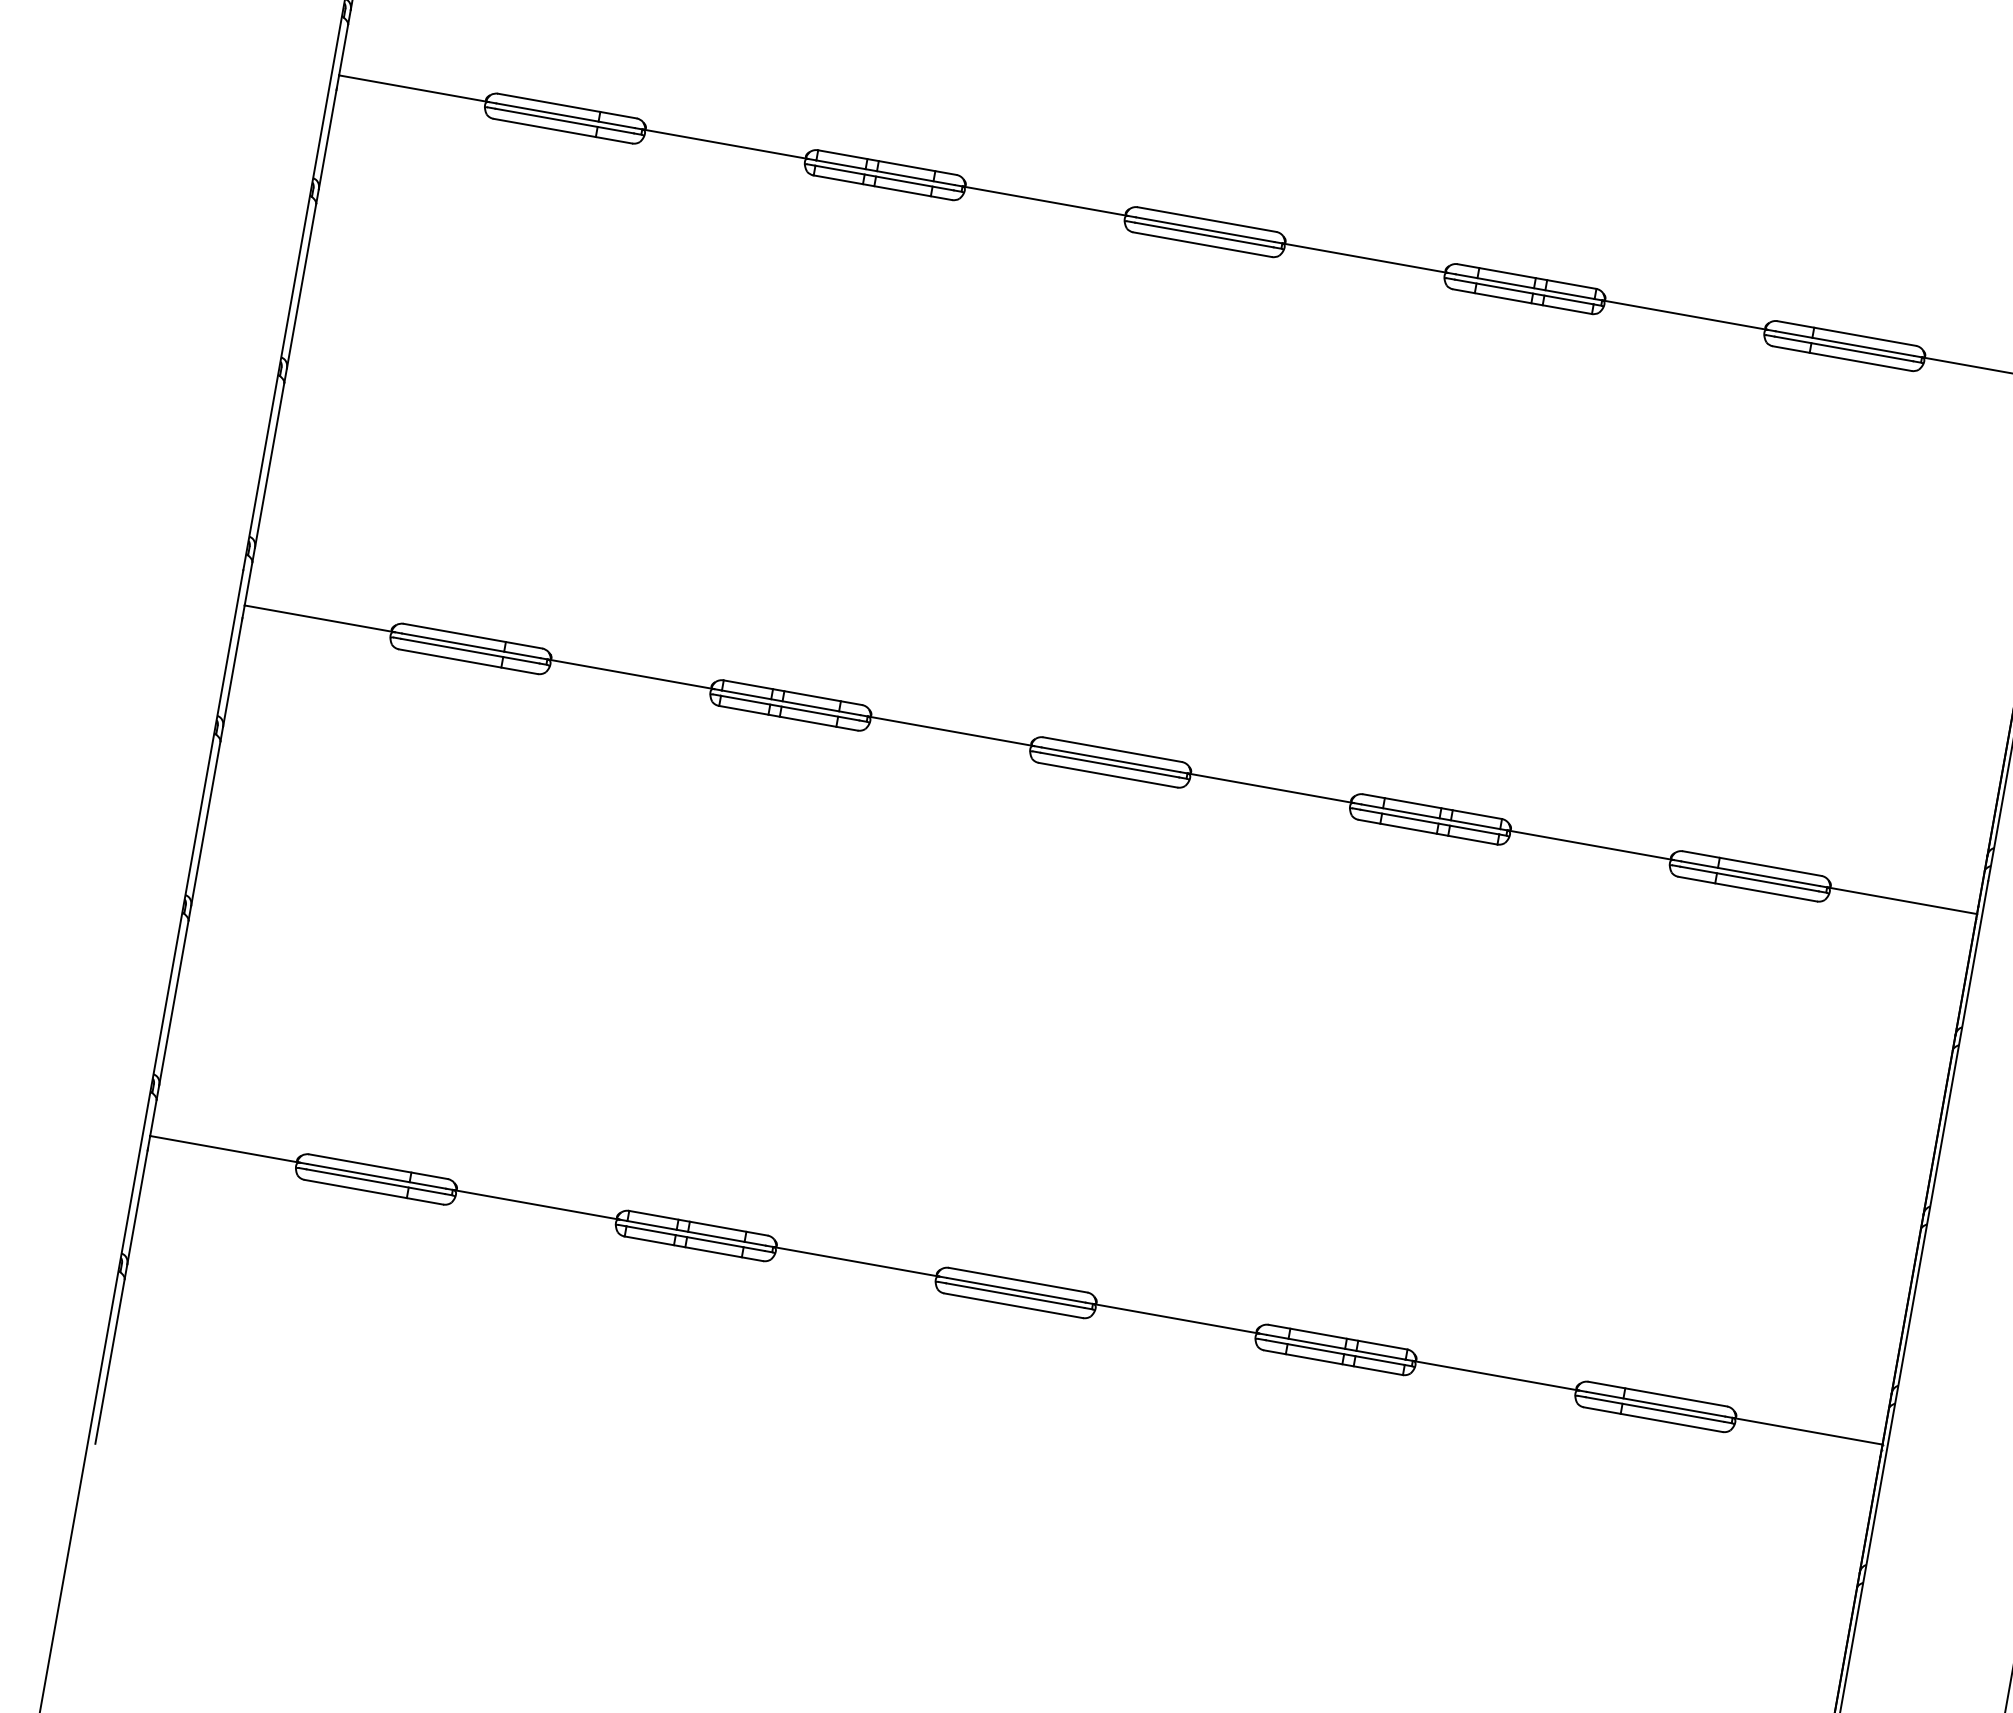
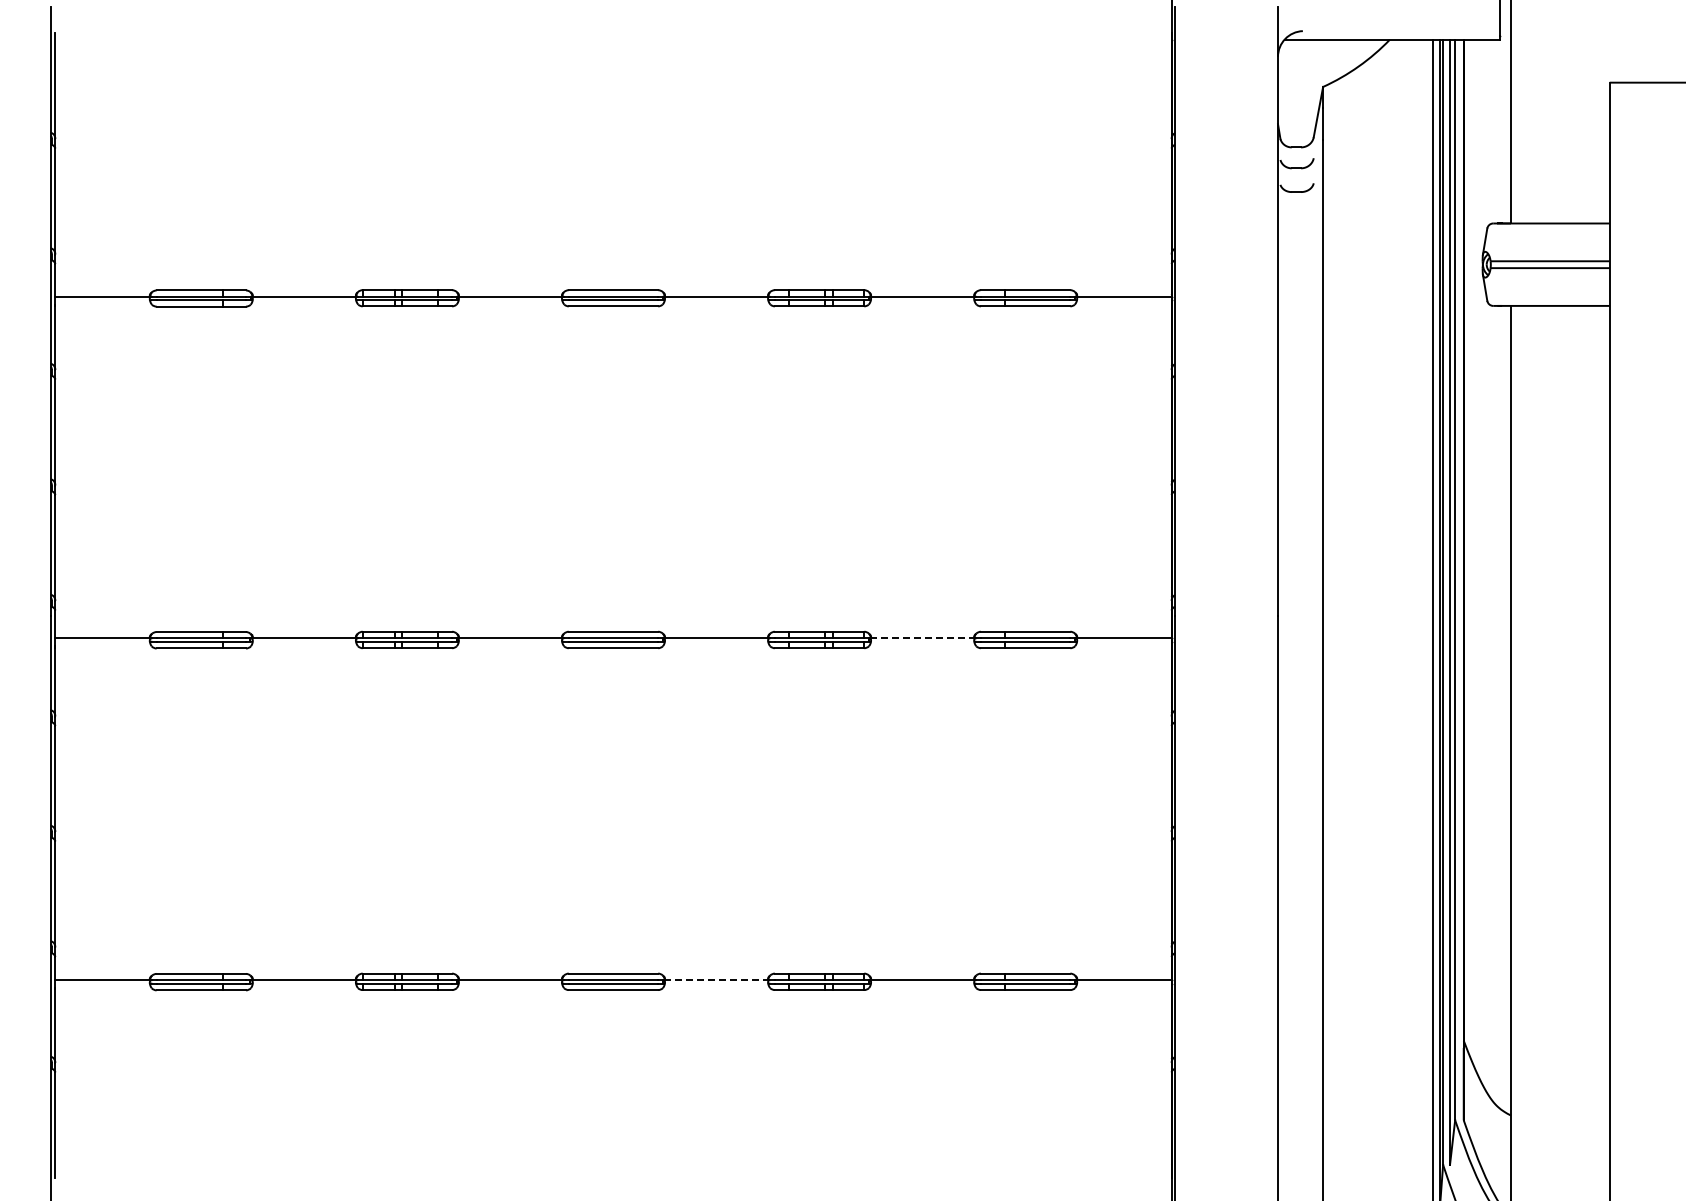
line: (1590, 845) -> (922, 638), solid -> dashed
line: (1176, 1319) -> (716, 980), solid -> dashed

